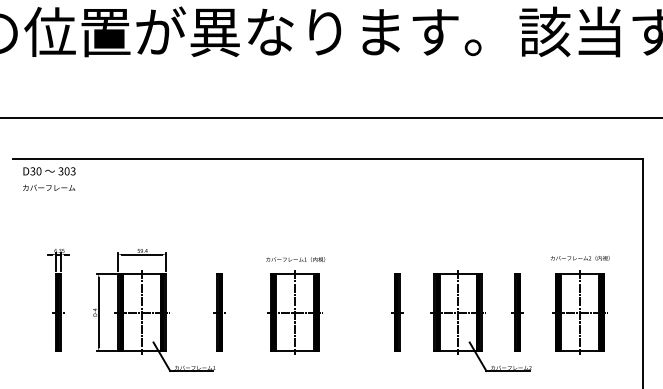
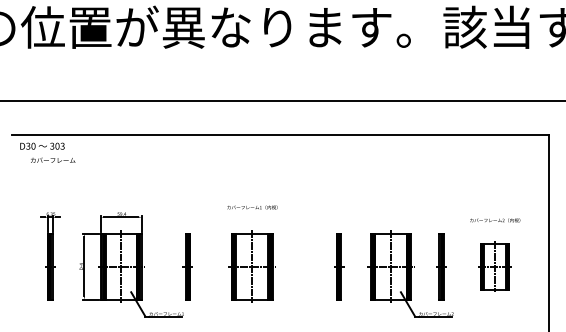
text: (49, 186) -> (53, 159), moved
text: (295, 259) -> (252, 207), moved
part: (579, 312) -> (494, 266), size x0.7

